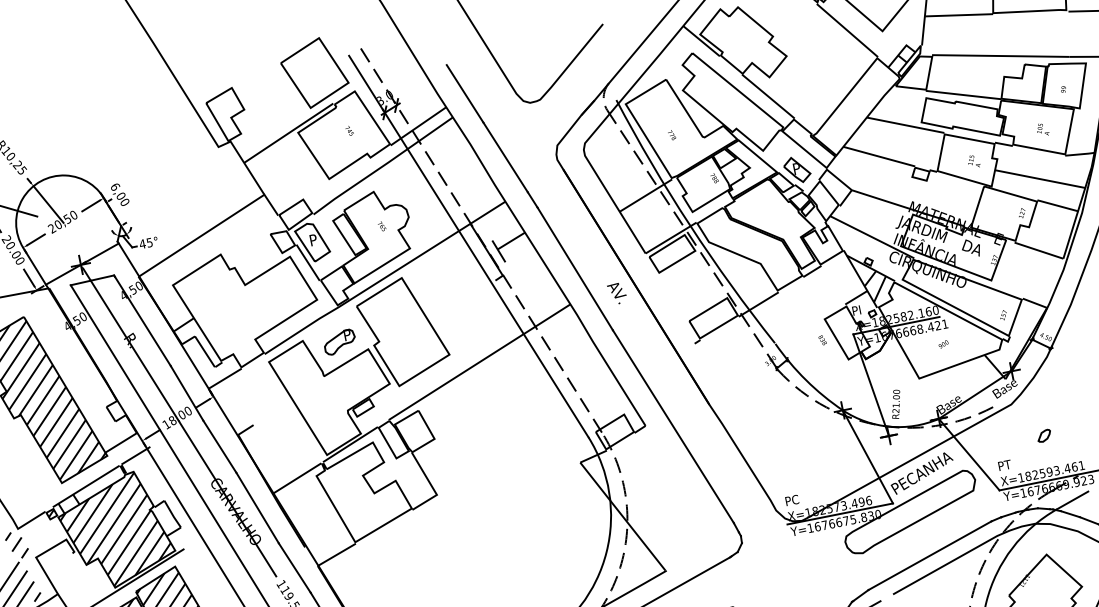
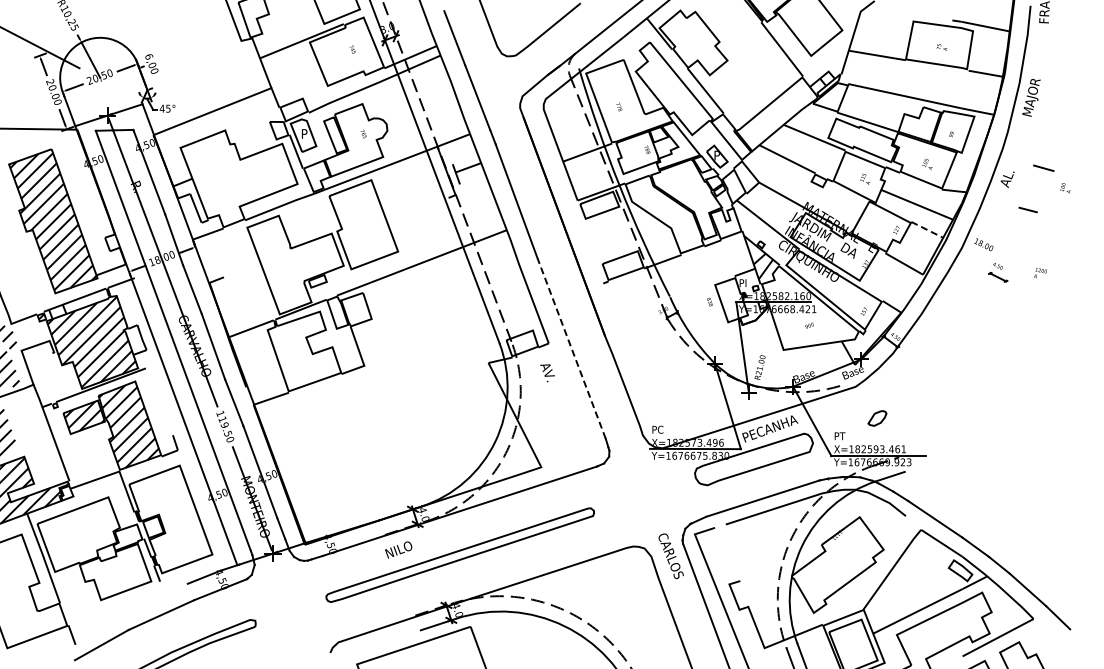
line: (1058, 206) -> (927, 230), solid -> dashed
text: (617, 294) -> (547, 373), moved
part: (339, 341) -> (309, 222), removed
line: (673, 426) -> (571, 348), solid -> dashed
part: (1044, 436) -> (877, 418), size x1.6

